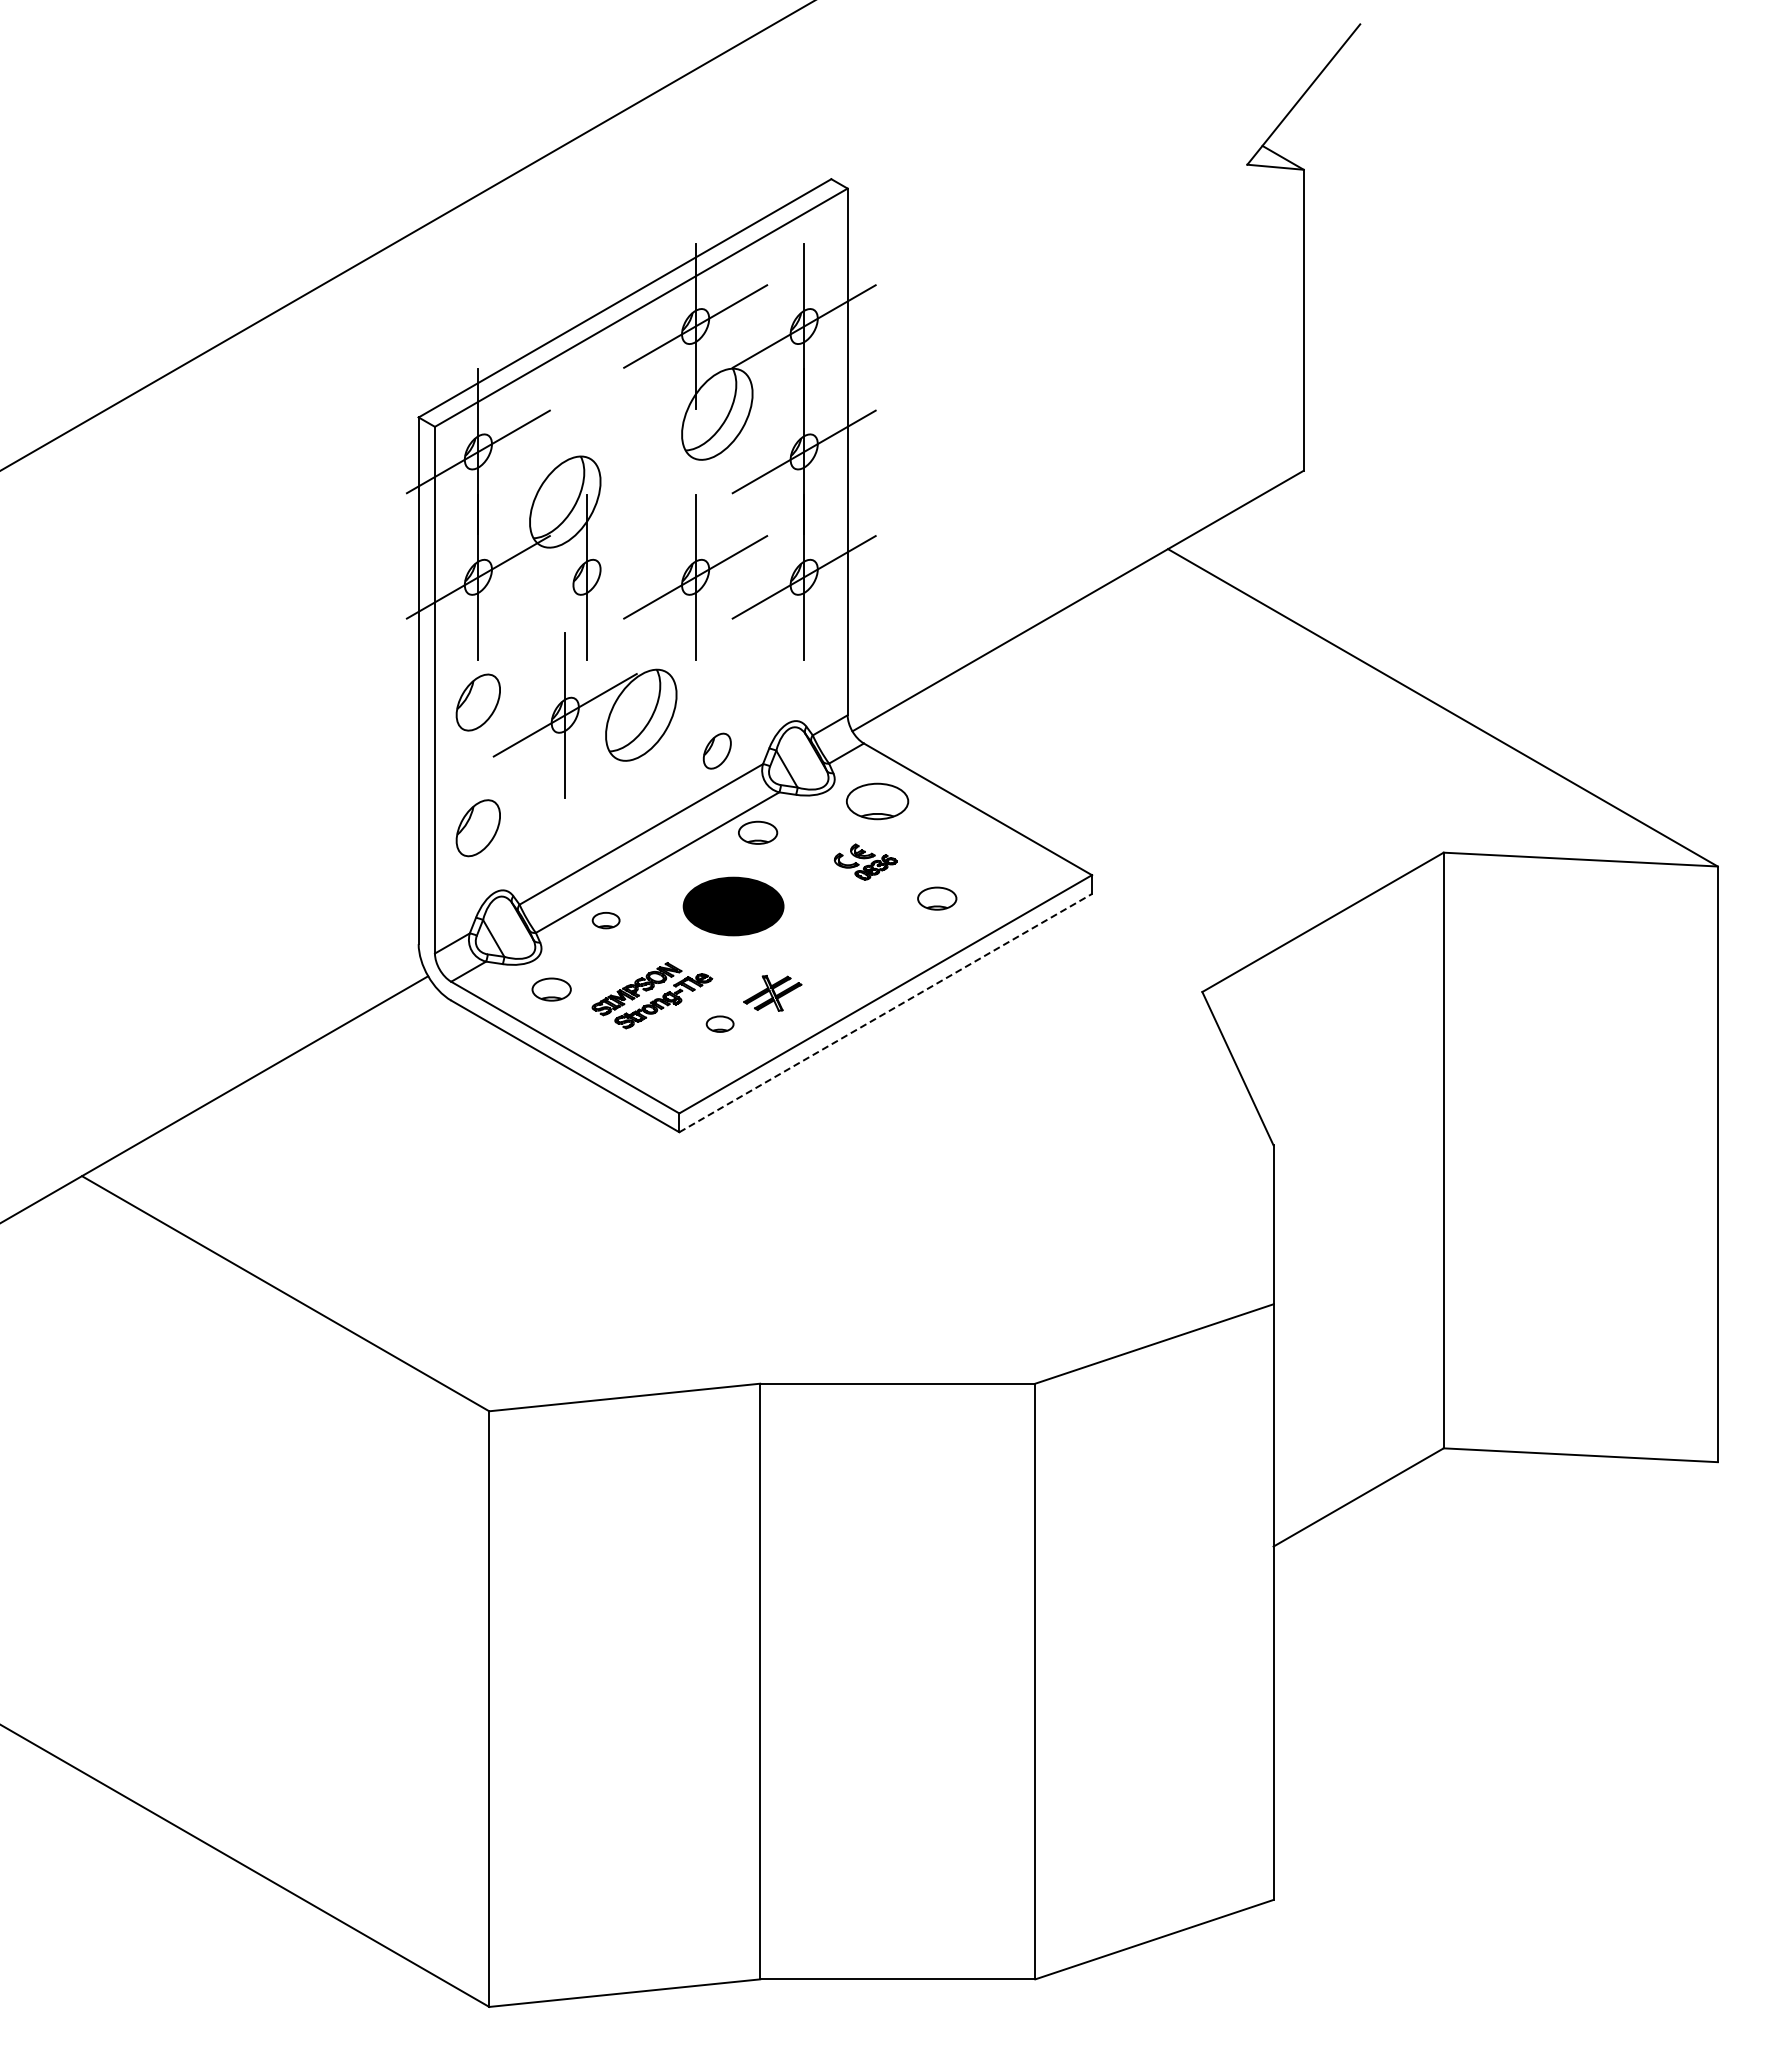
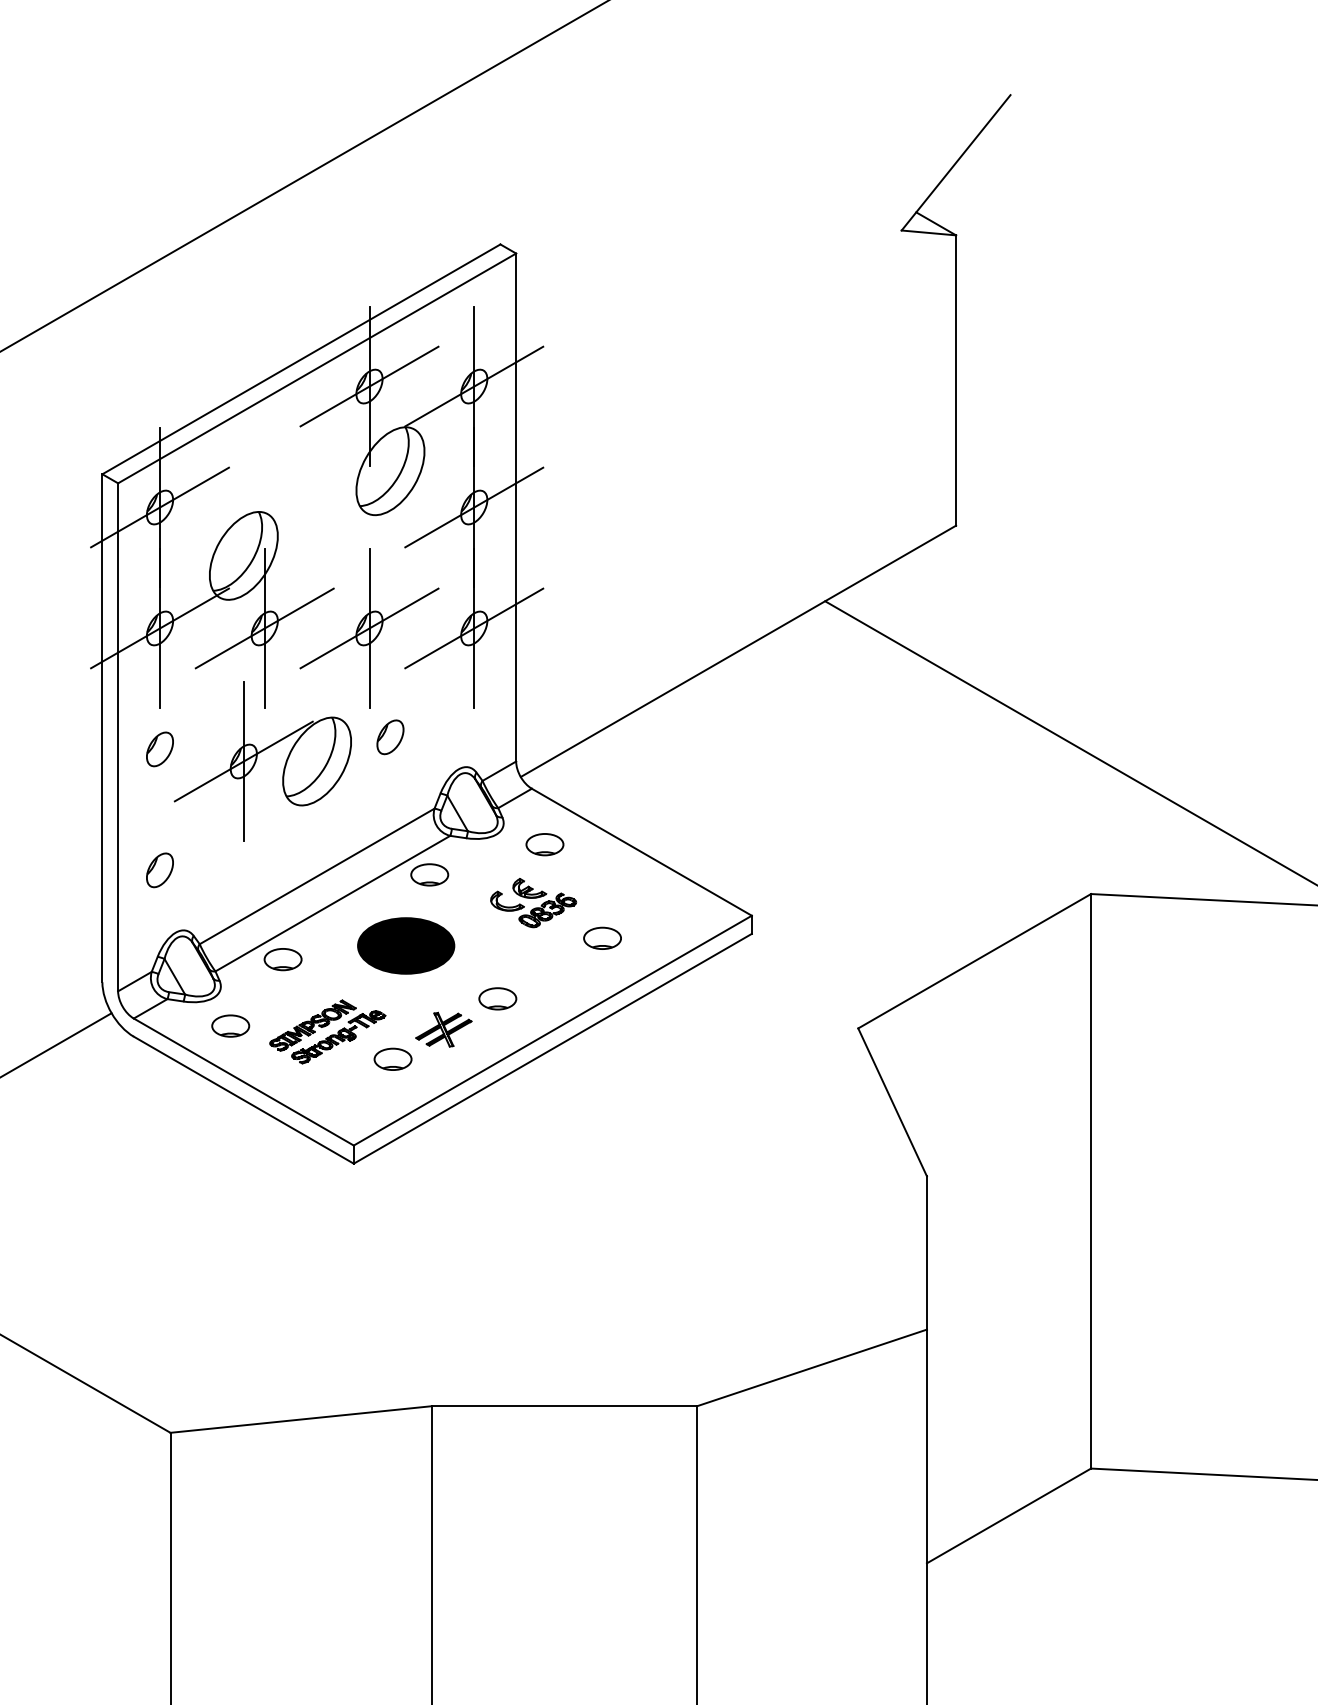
line: (586, 577) -> (264, 628), added
part: (478, 702) -> (160, 749), size x0.62
part: (716, 750) -> (389, 736), moved
part: (877, 801) -> (544, 844), size x0.62
part: (478, 827) -> (160, 869), size x0.62
part: (865, 861) -> (533, 902), size x1.43
part: (606, 920) -> (283, 959), size x1.43
part: (828, 961) -> (497, 998), added
line: (886, 1012) -> (553, 1048), dashed -> solid
part: (720, 1024) -> (393, 1059), size x1.43

